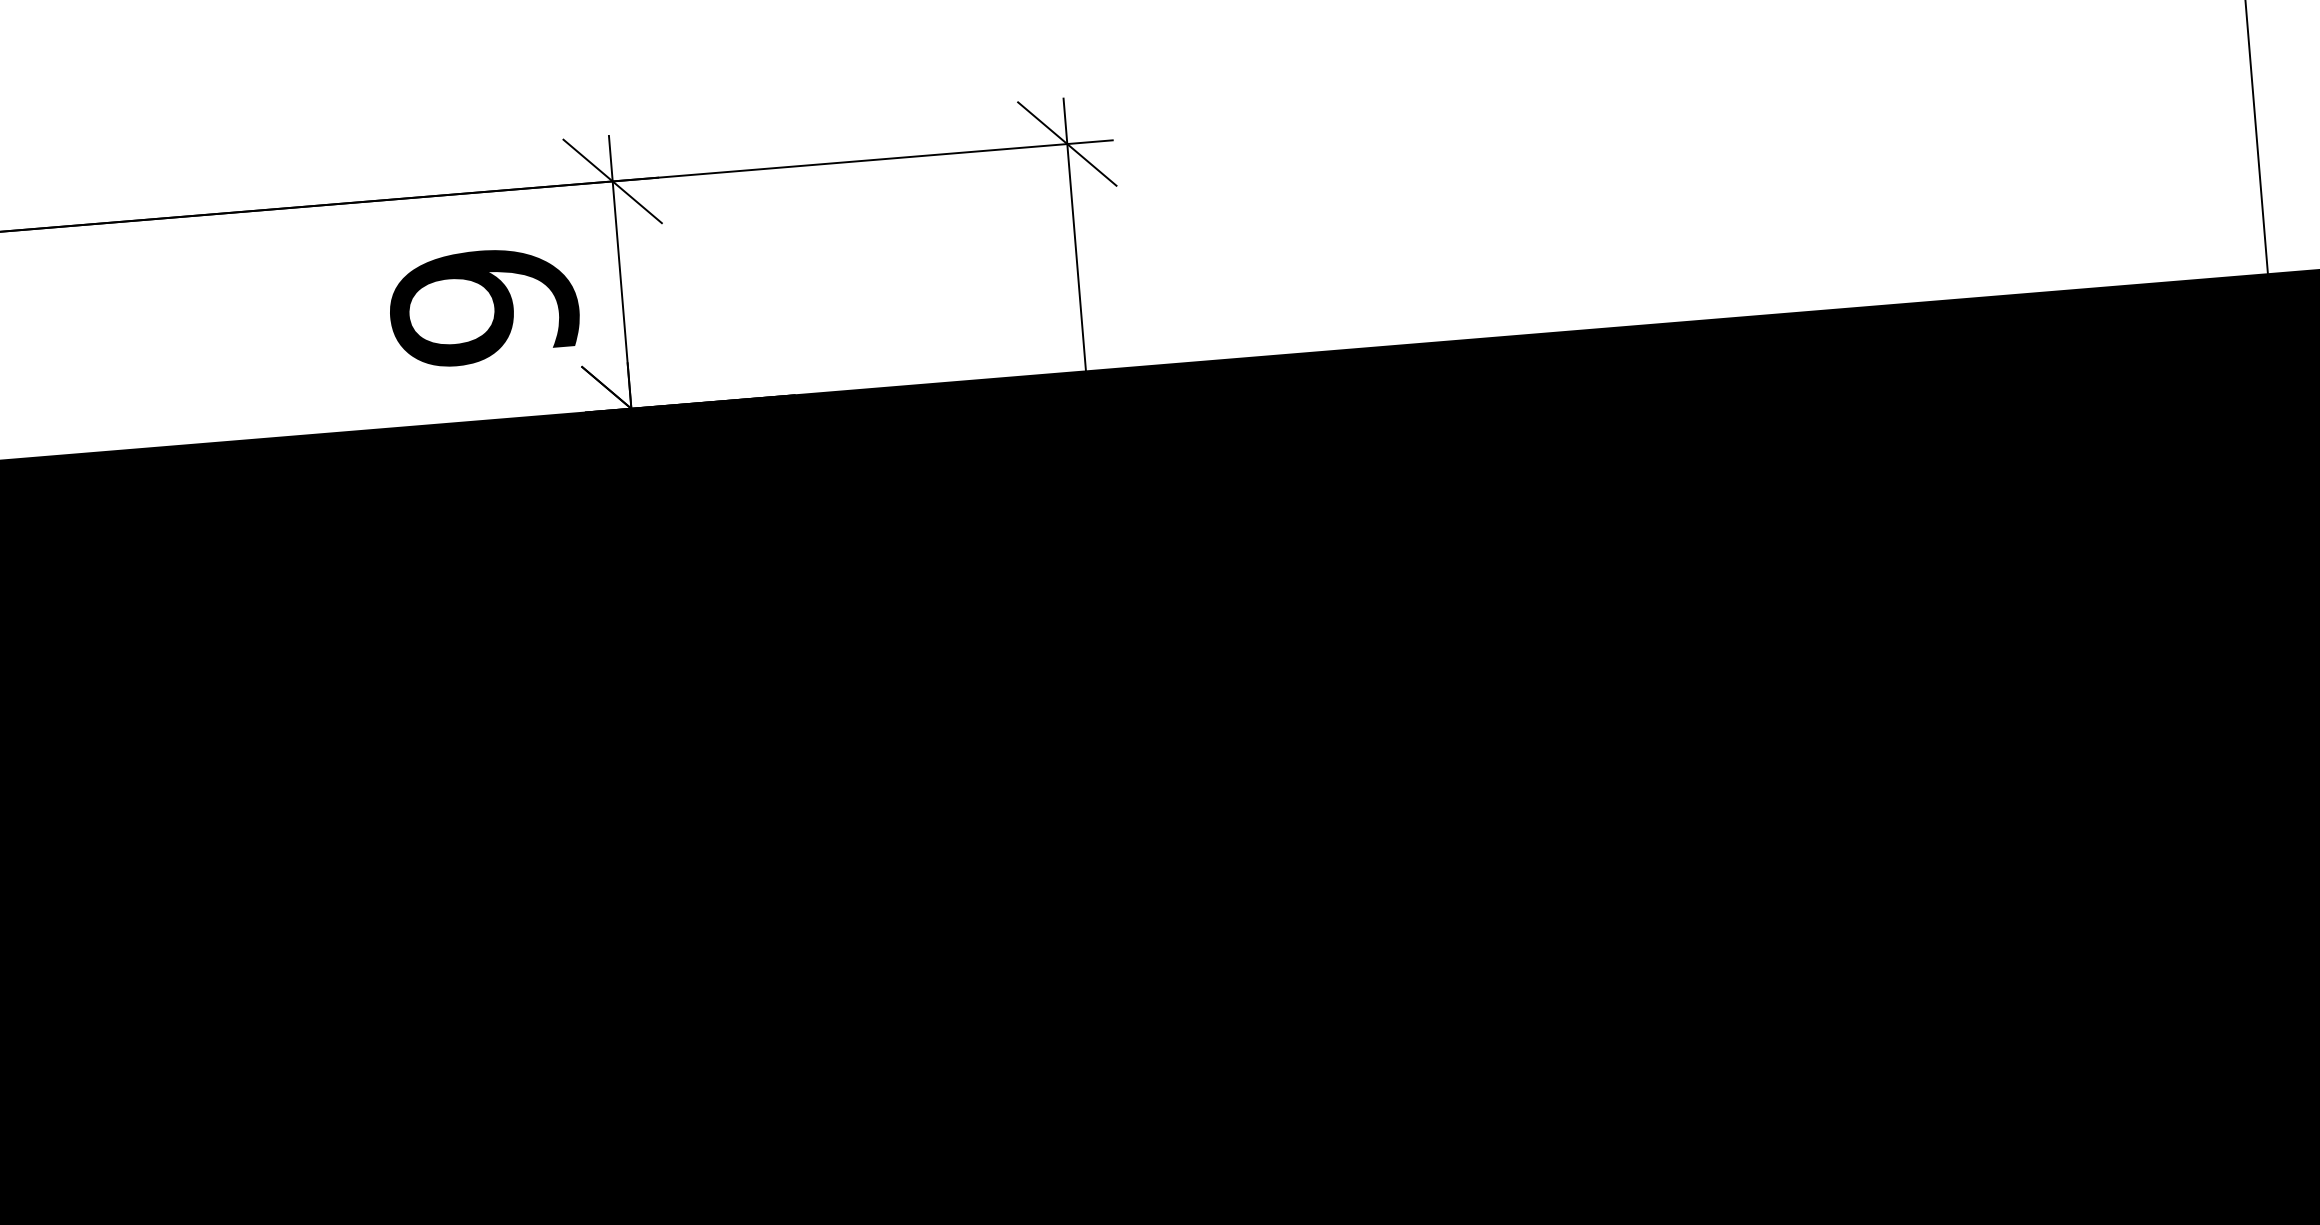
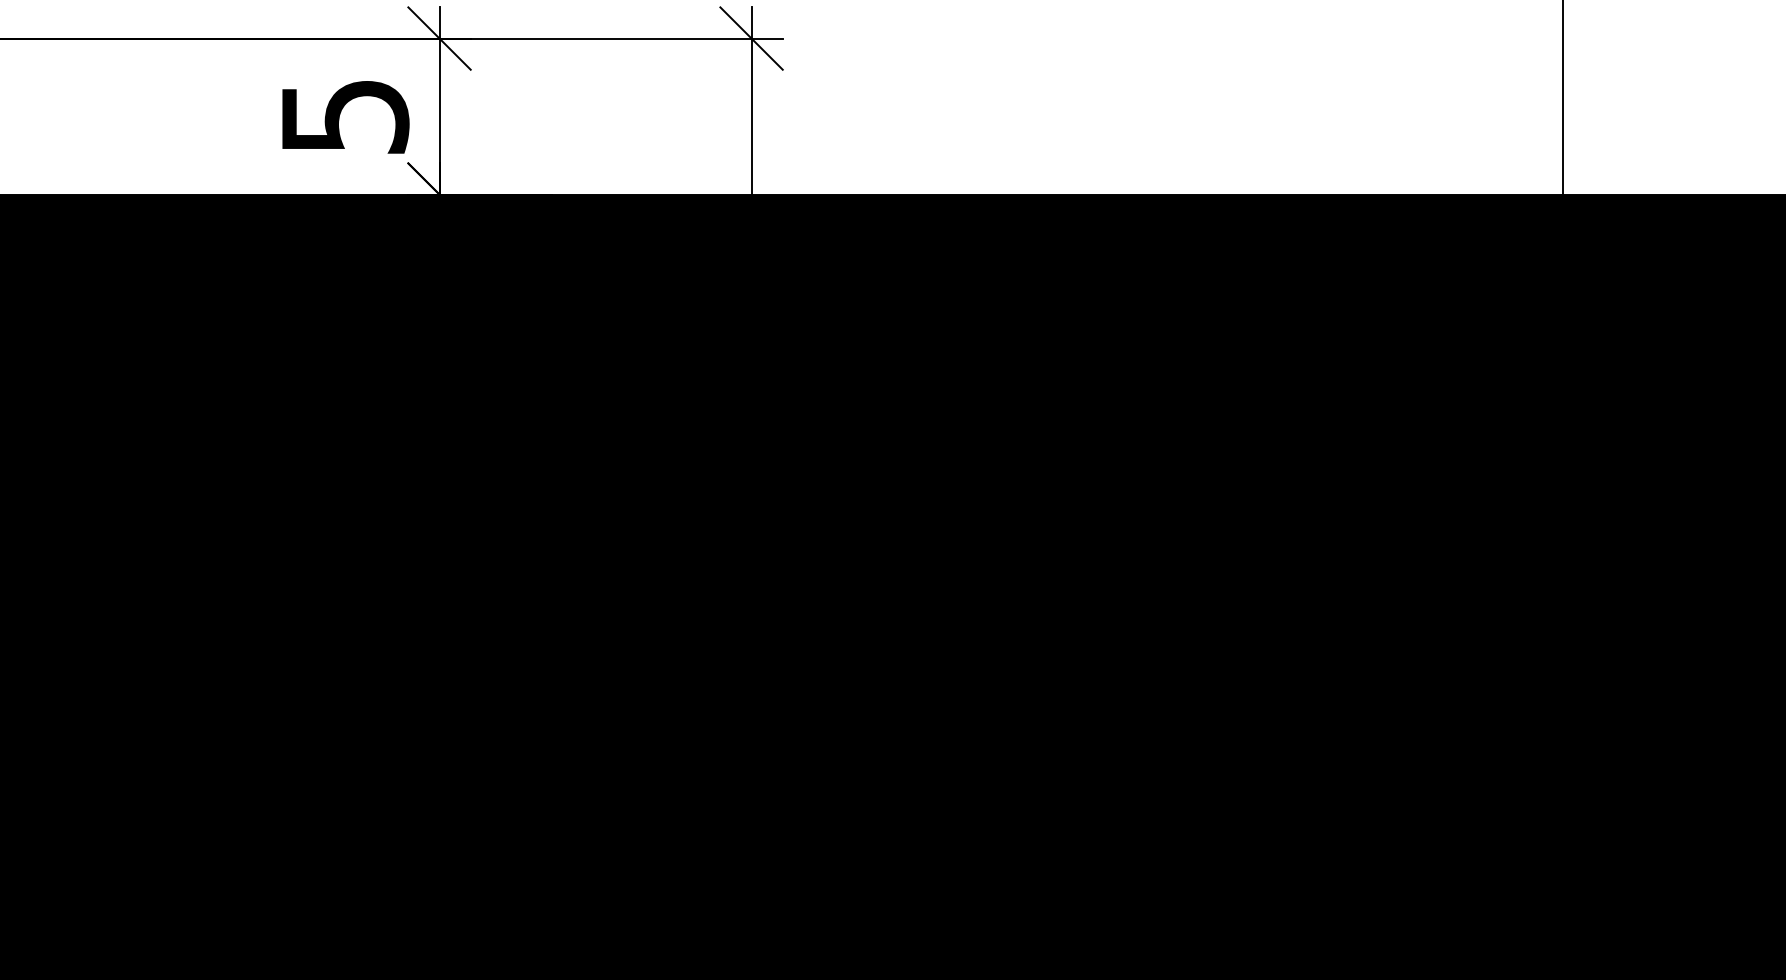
text: (483, 306) -> (344, 116), 9 -> 5

